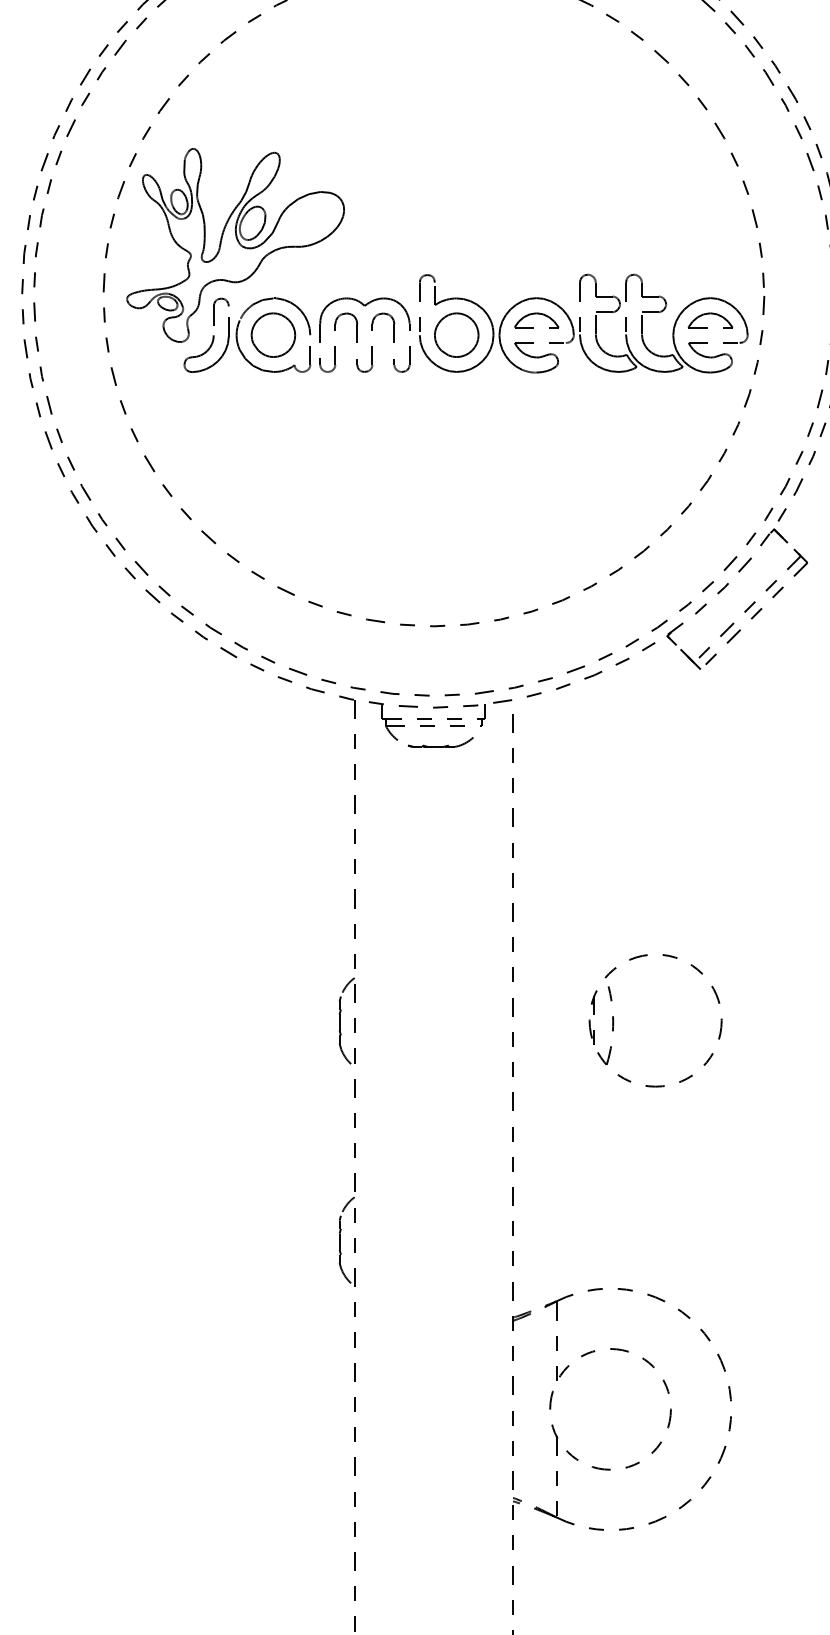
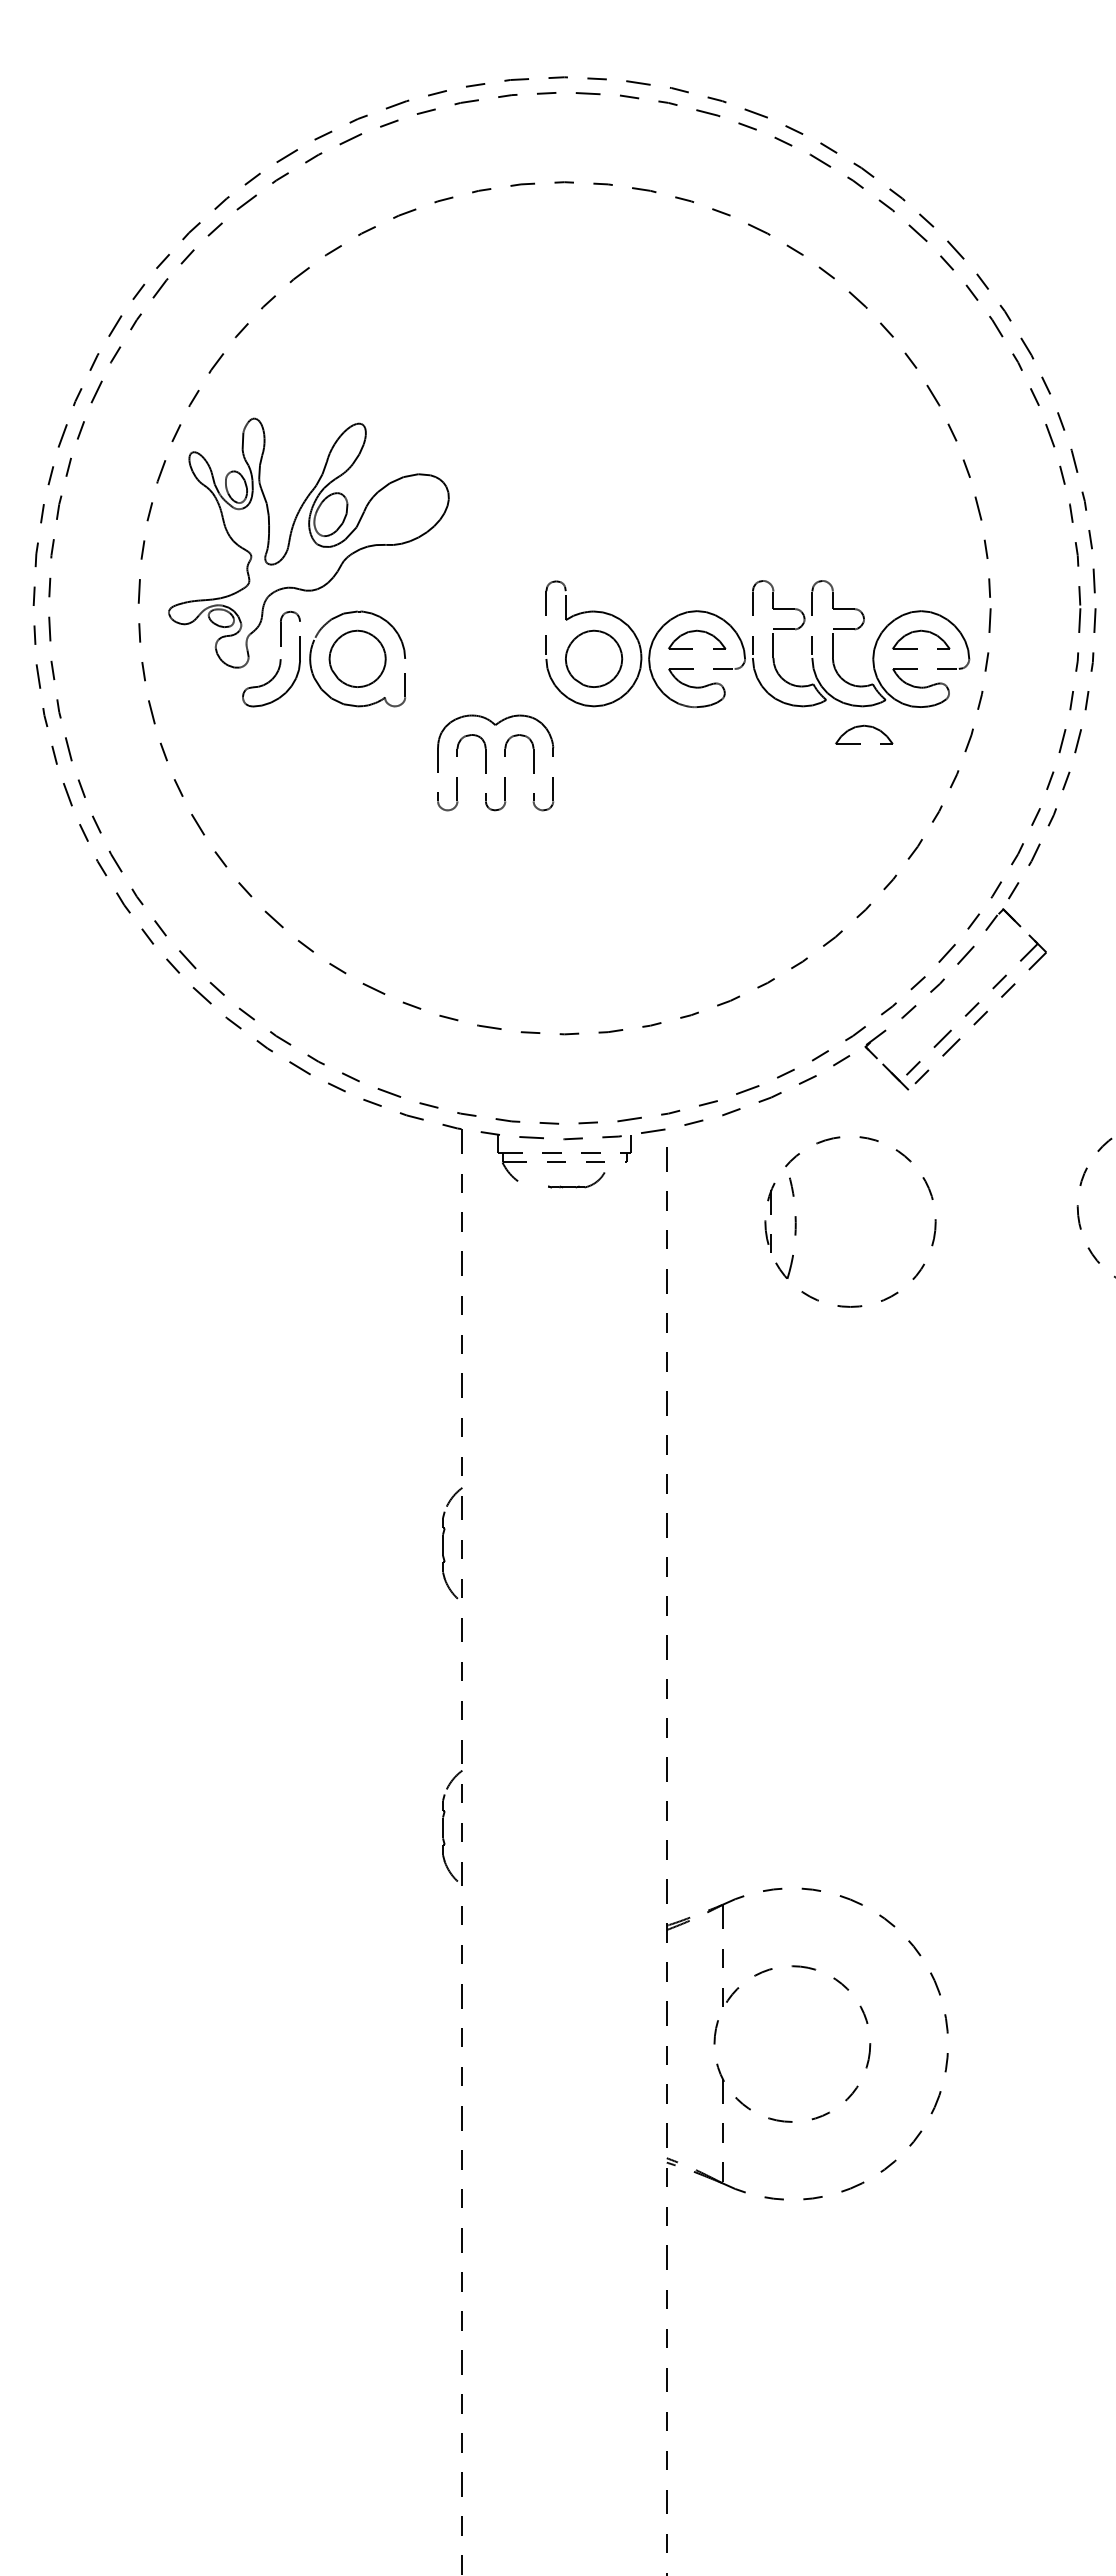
part: (357, 334) -> (486, 762), moved
part: (668, 388) -> (867, 727), added
part: (440, 741) -> (573, 1183), size x0.6
part: (613, 1020) -> (796, 1221), moved

